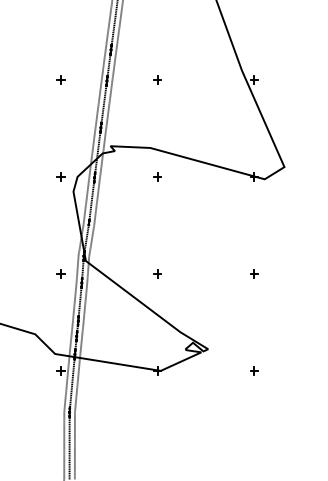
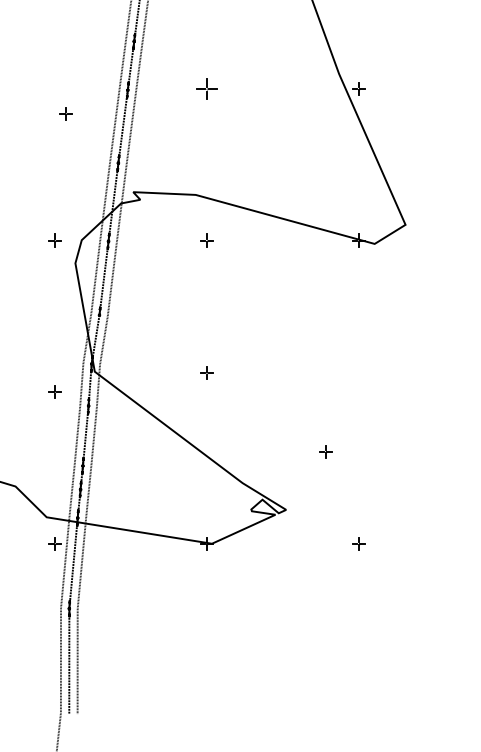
part: (60, 79) -> (66, 112), moved
part: (157, 79) -> (206, 87), size x1.6
part: (157, 273) -> (206, 372), moved
part: (254, 273) -> (325, 450), moved

